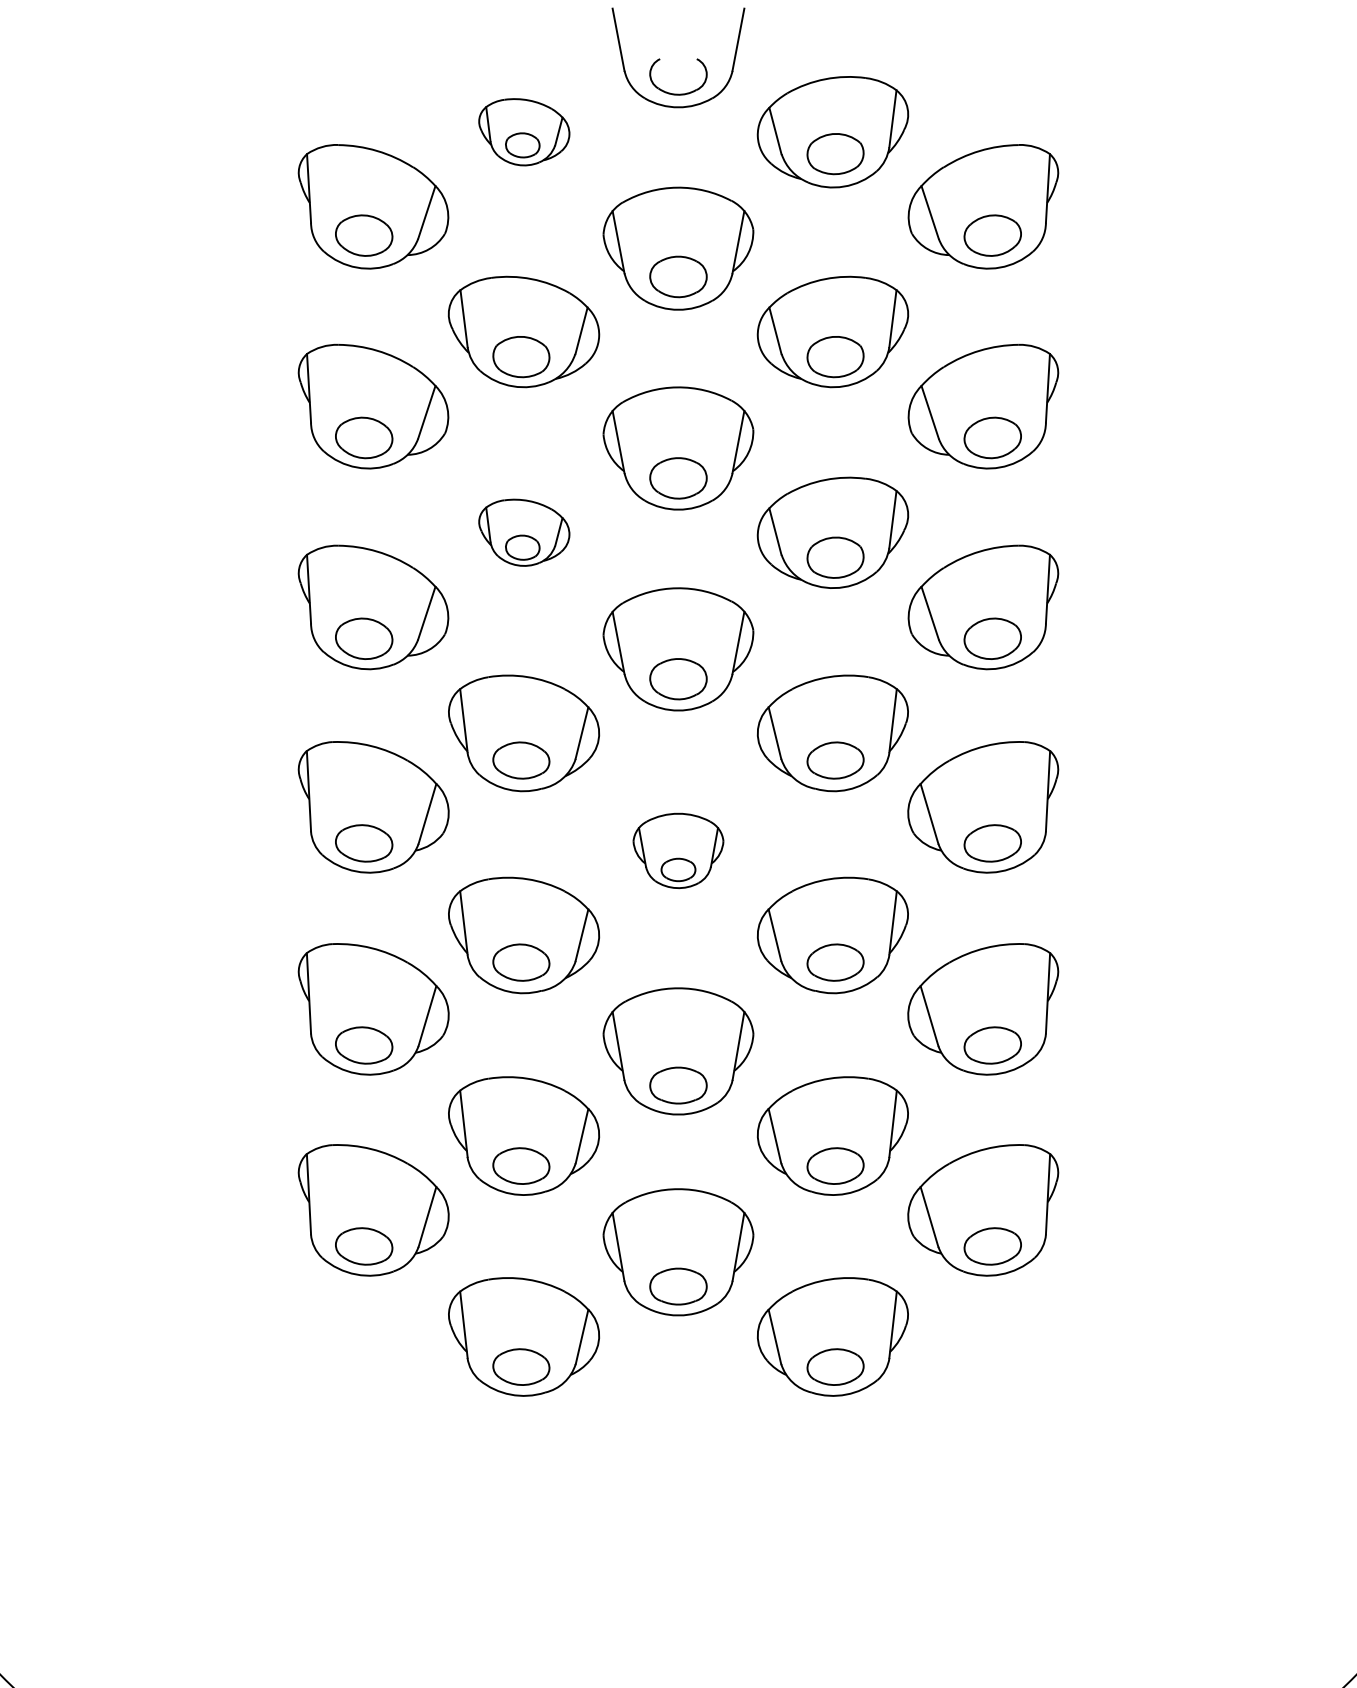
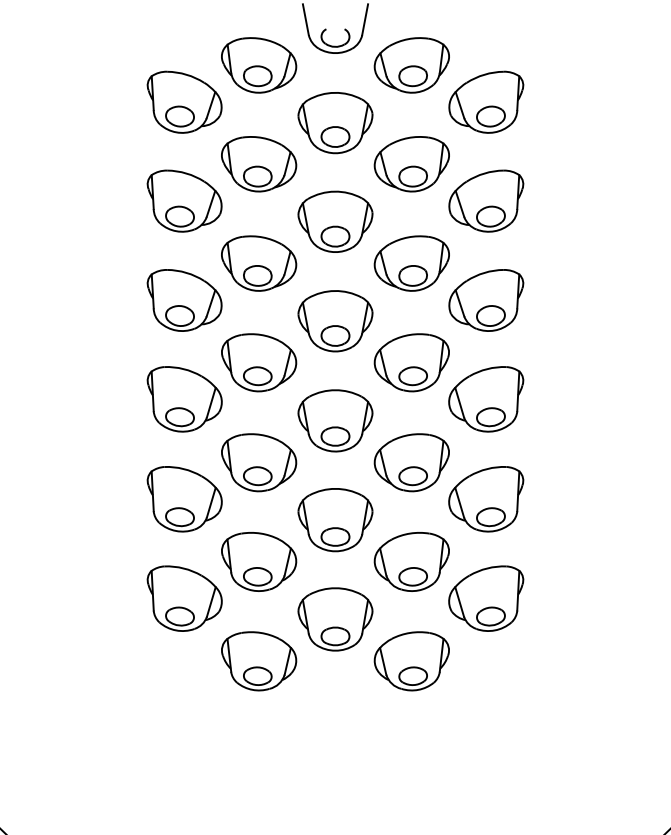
part: (524, 132) -> (259, 65), size x1.67
part: (524, 532) -> (259, 263), size x1.67
part: (678, 850) -> (335, 420), size x1.67

